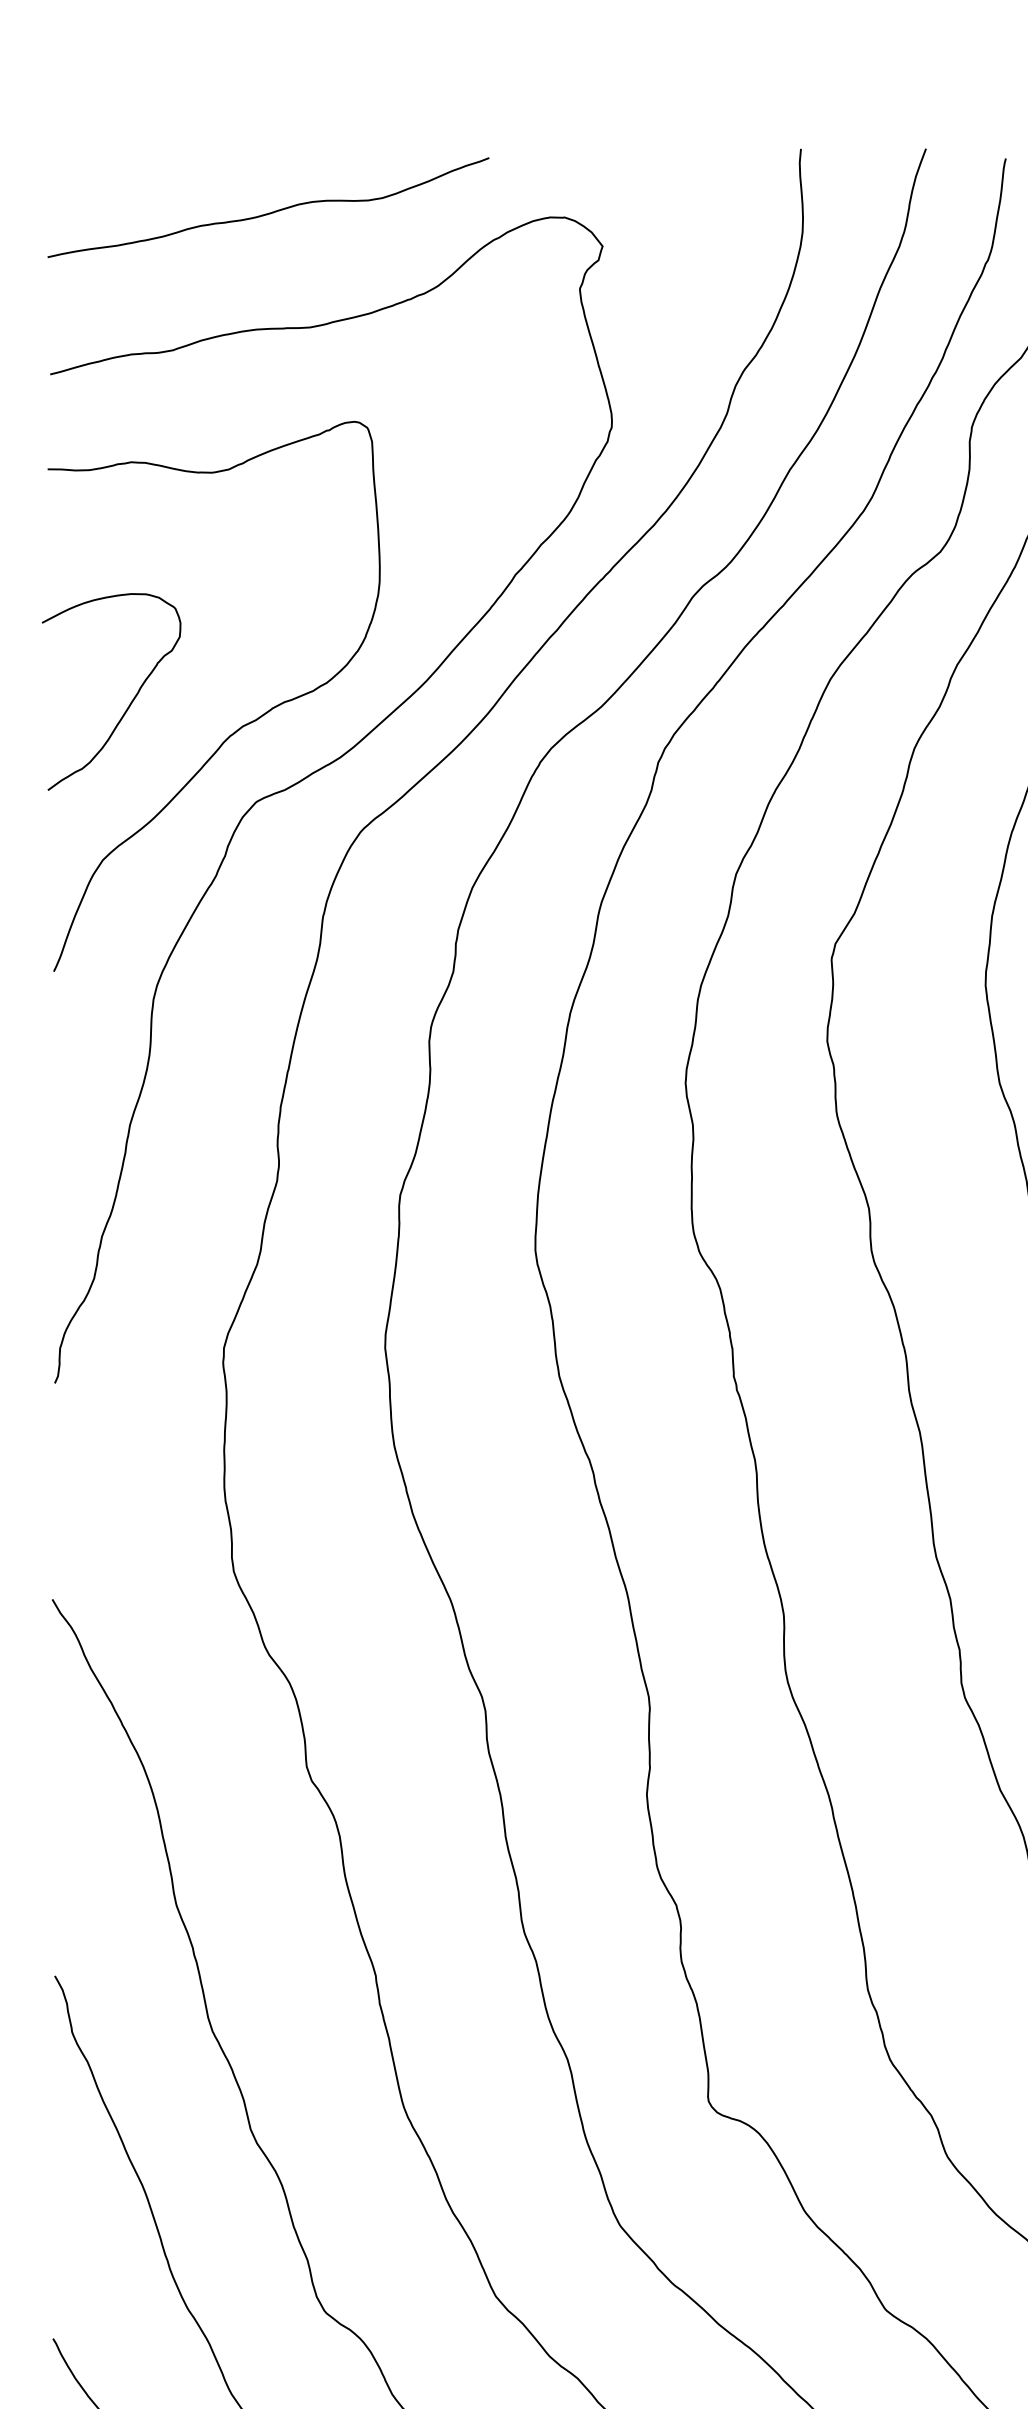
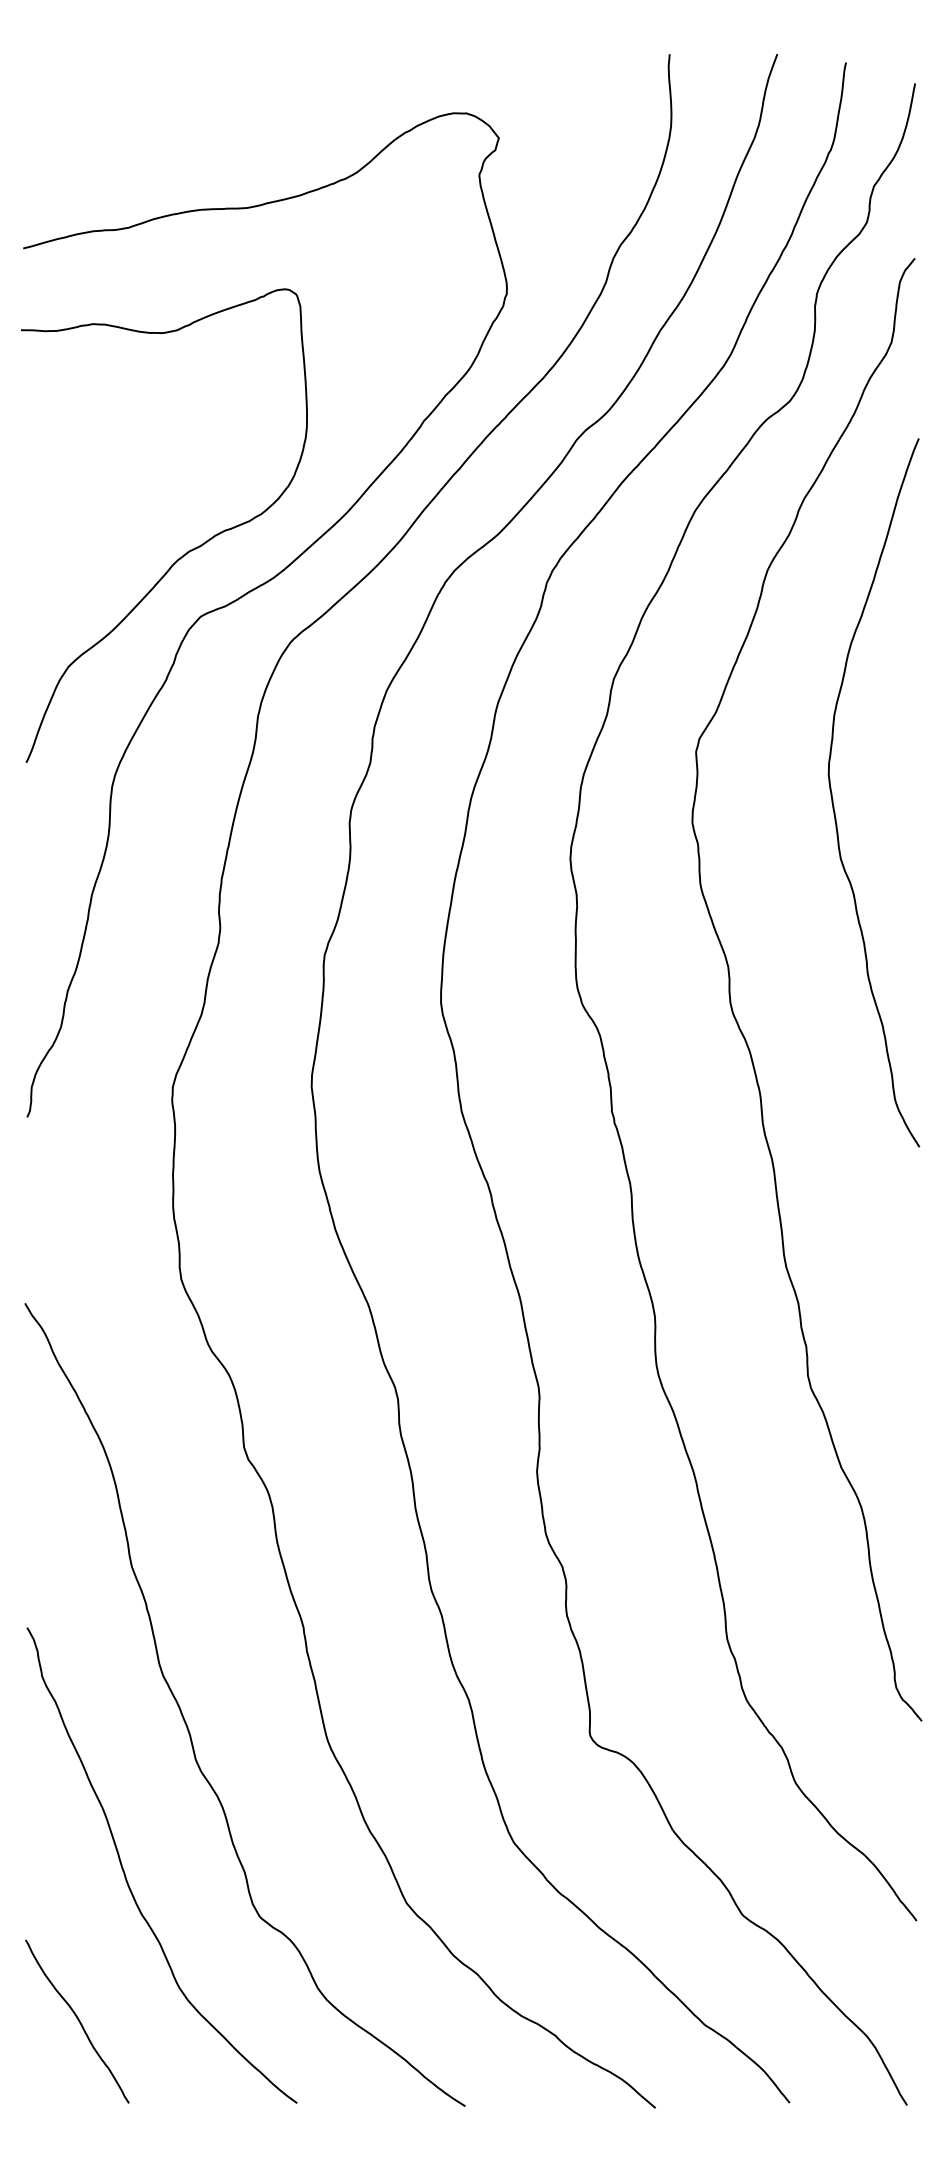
curve: (270, 211) -> (212, 108), removed
curve: (130, 701) -> (92, 530), removed

